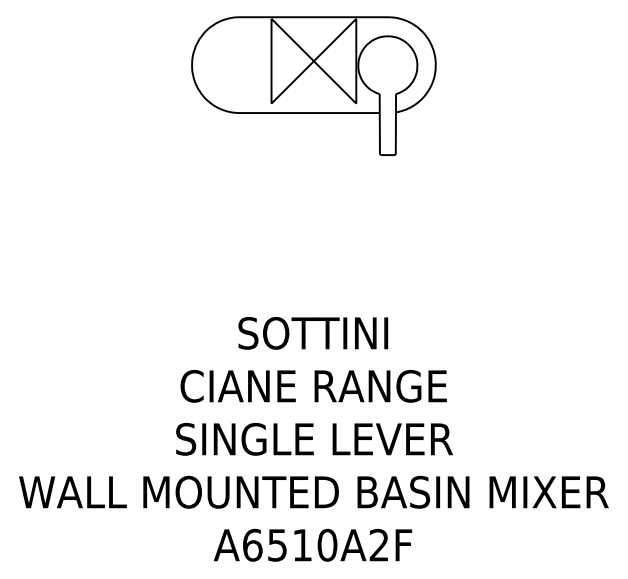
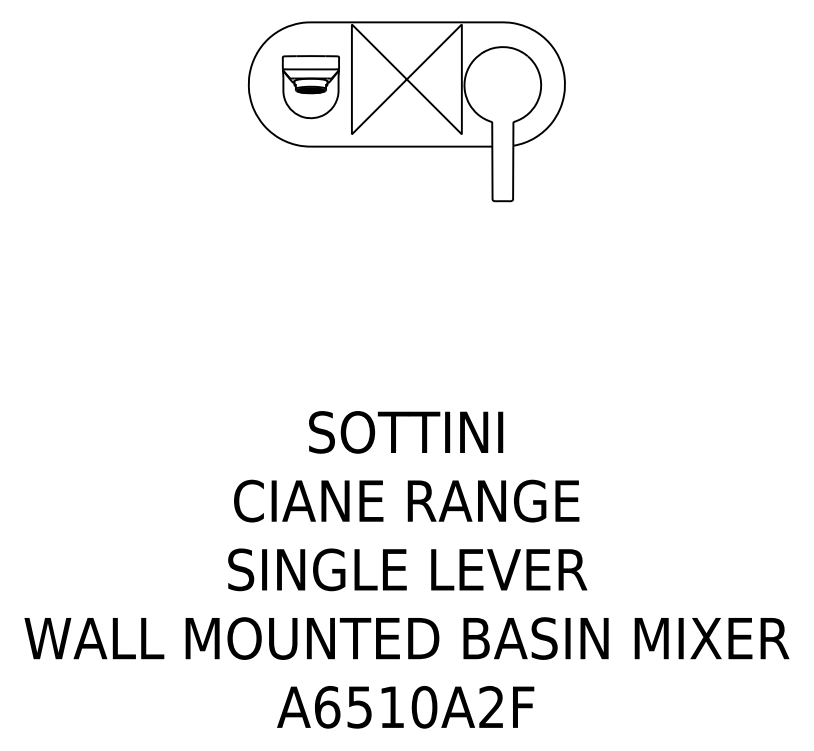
part: (239, 67) -> (310, 87), added

